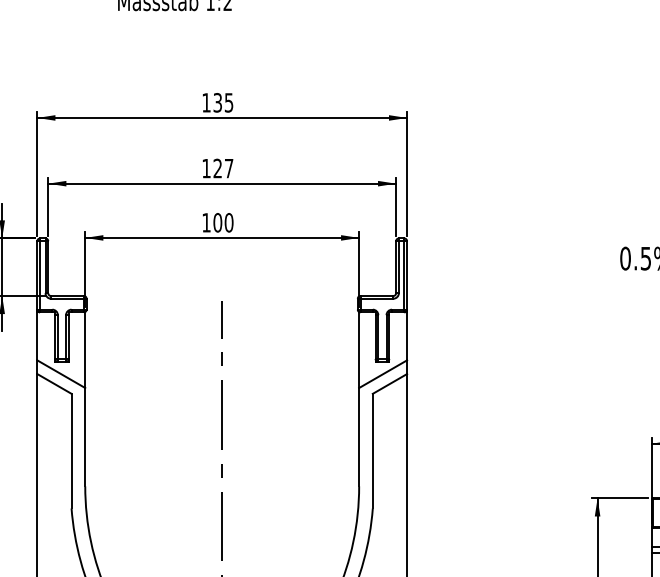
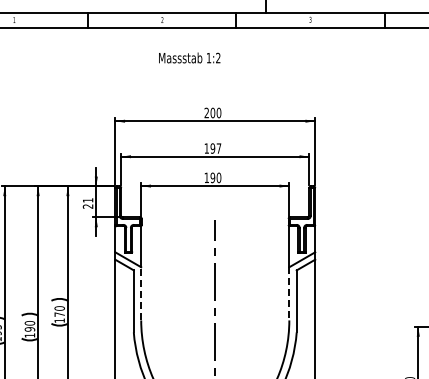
text: (217, 101) -> (212, 112), 135 -> 200
text: (217, 168) -> (212, 148), 127 -> 197
text: (217, 223) -> (212, 178), 100 -> 190
line: (85, 436) -> (141, 293), solid -> dashed
line: (359, 436) -> (289, 293), solid -> dashed

